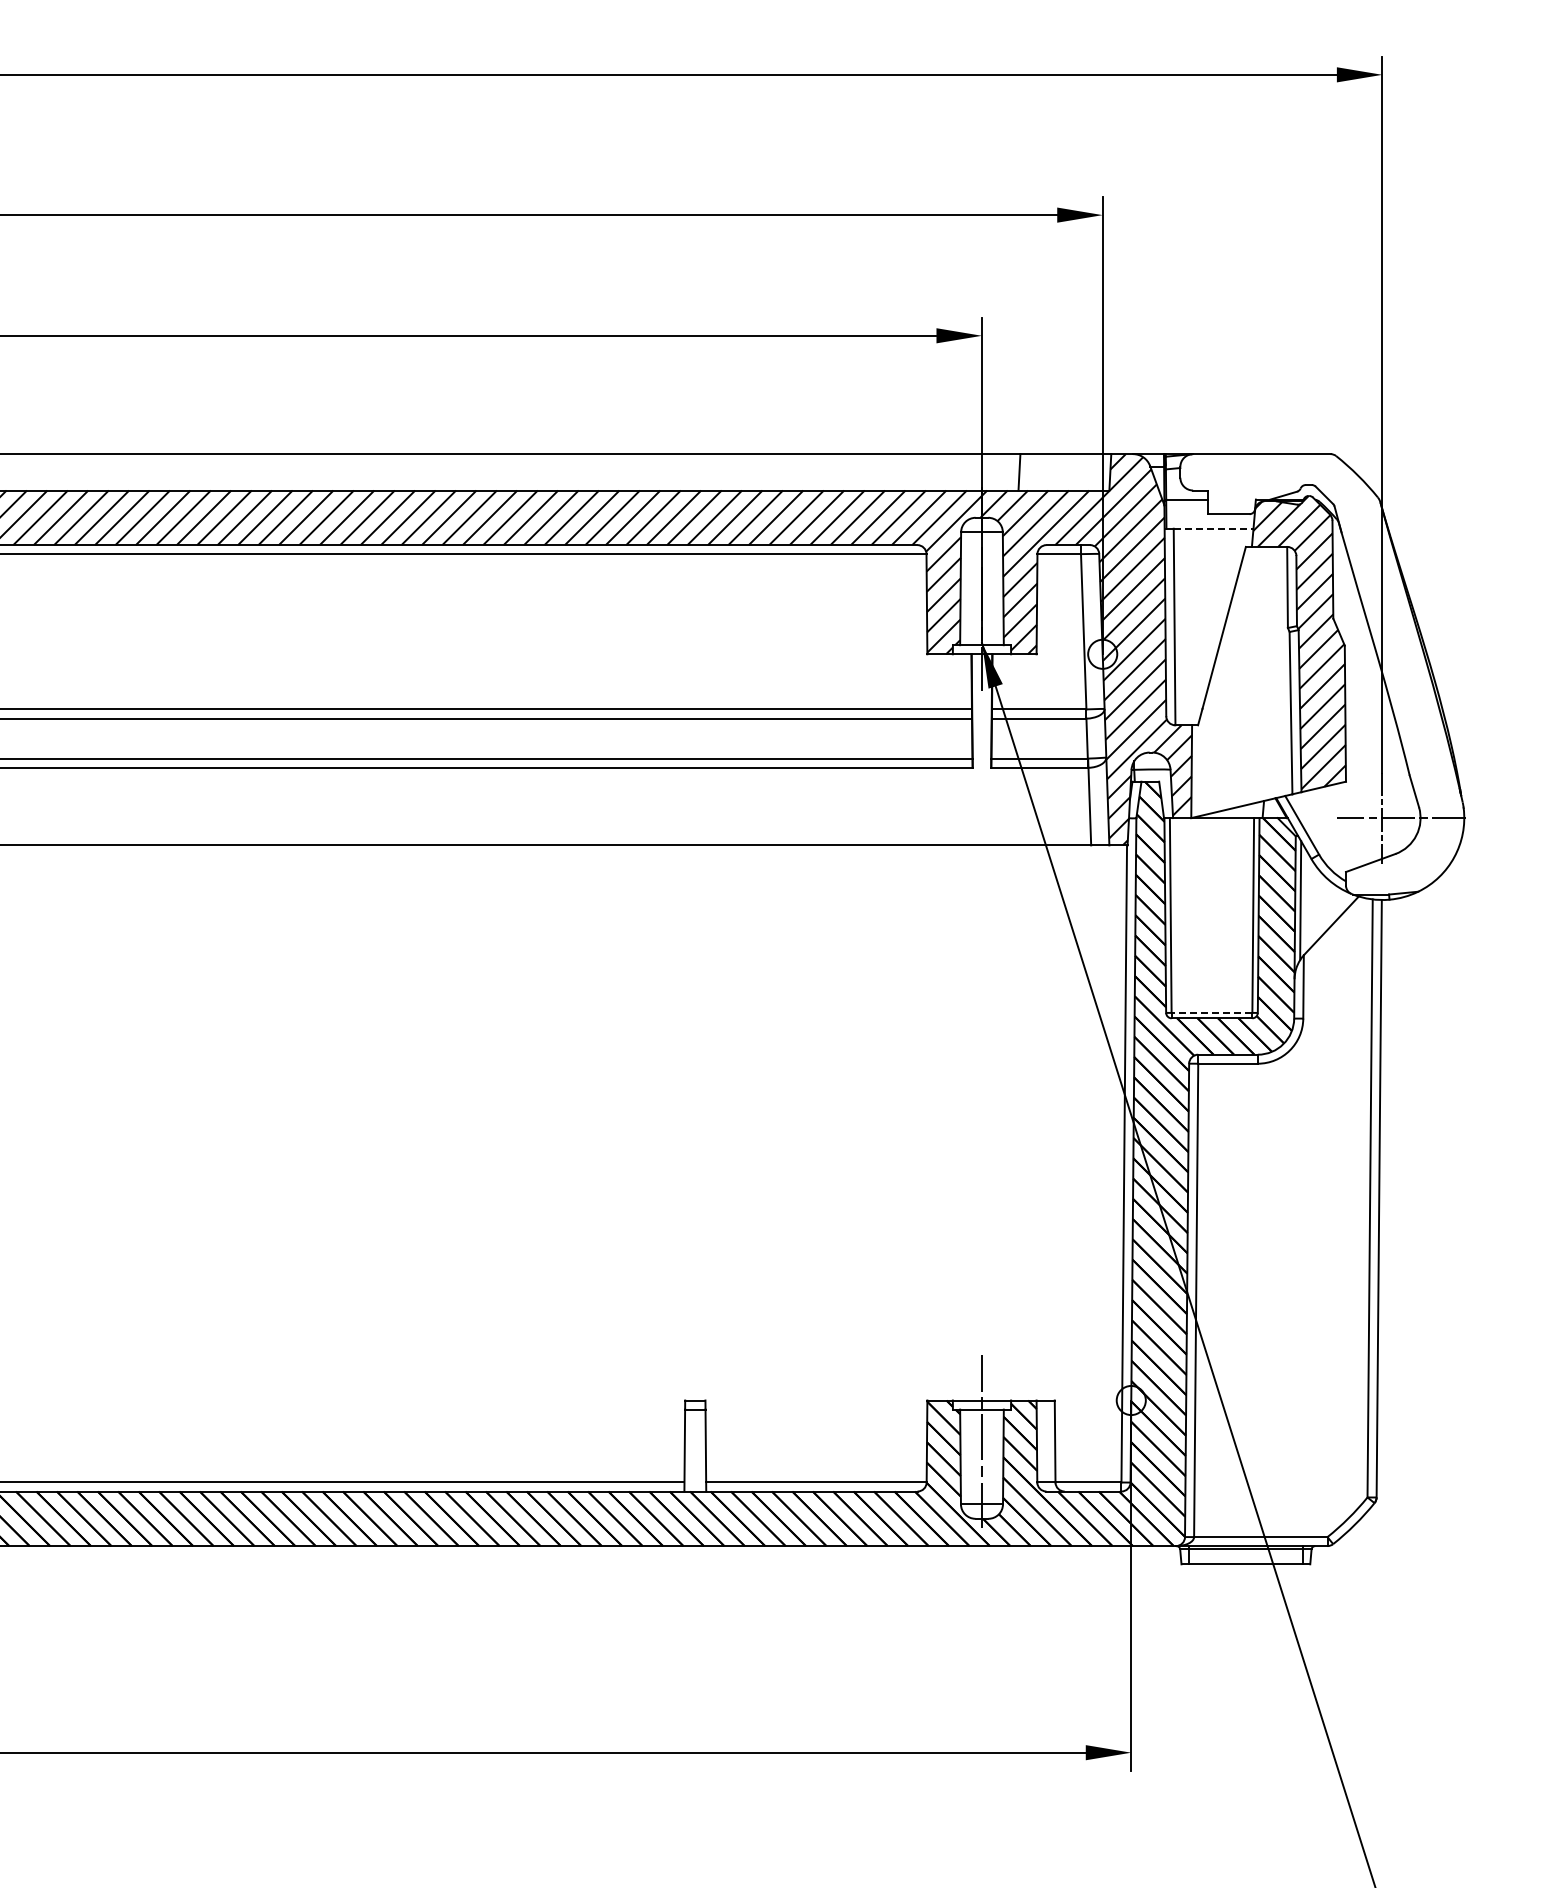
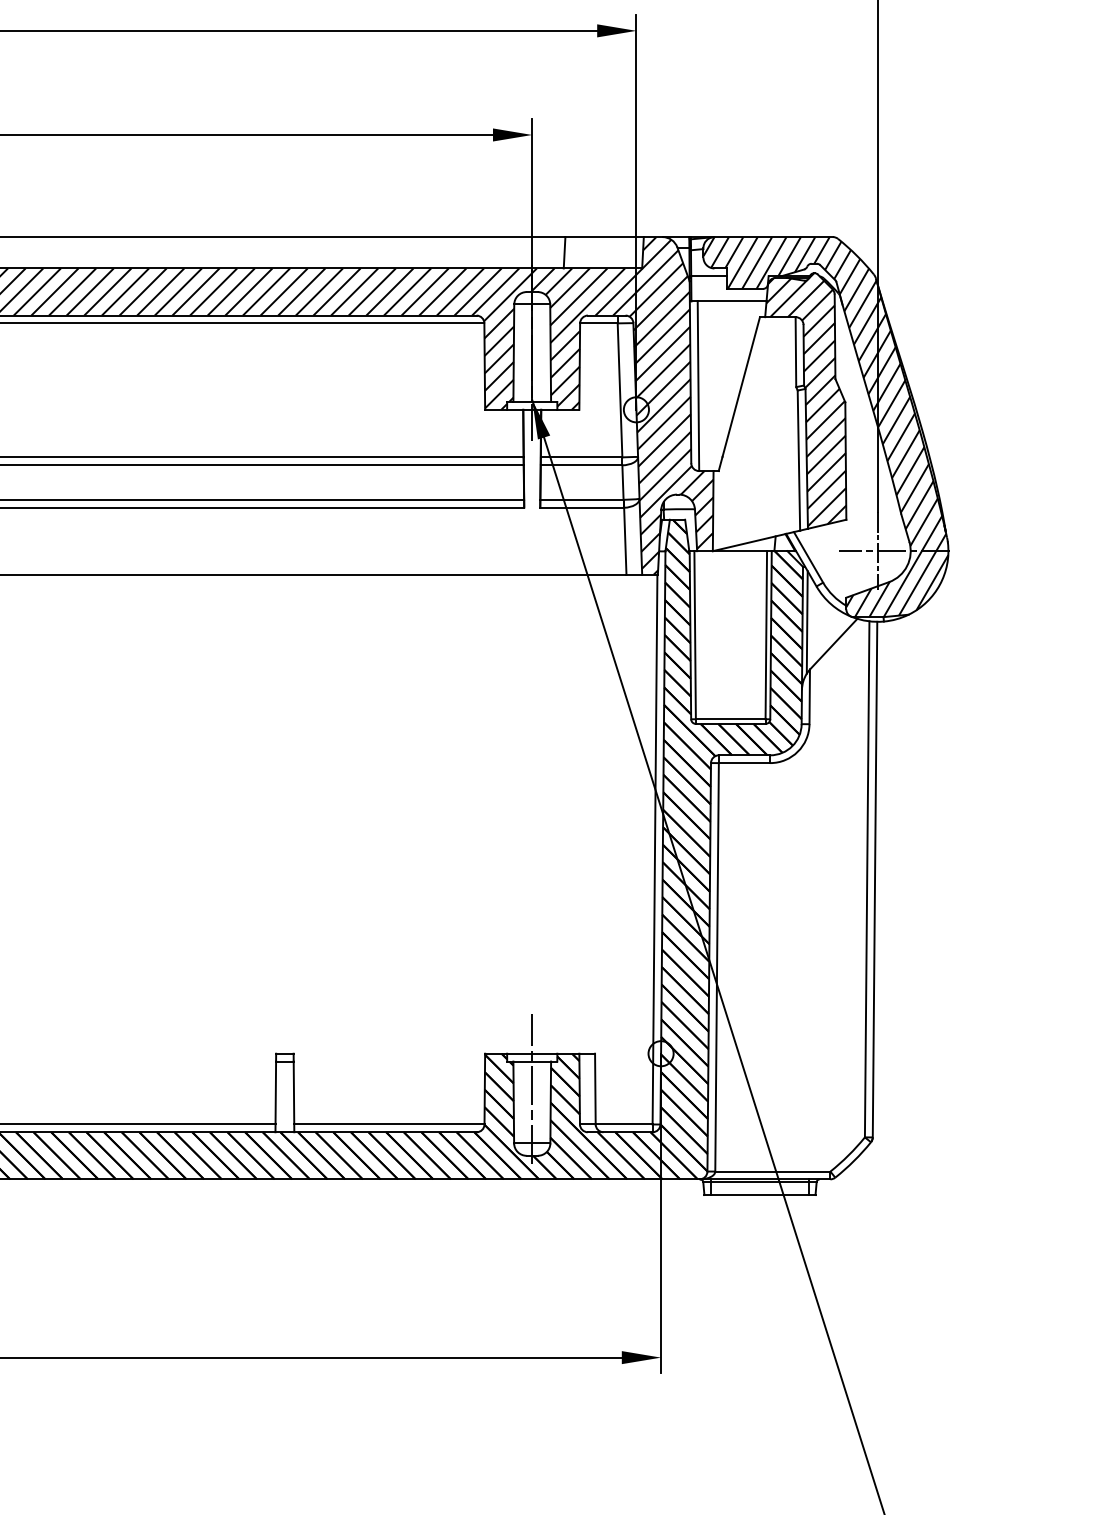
line: (1213, 528) -> (732, 301), dashed -> solid
hatch: (1322, 674) -> (826, 427), added
line: (1211, 1012) -> (730, 718), dashed -> solid

